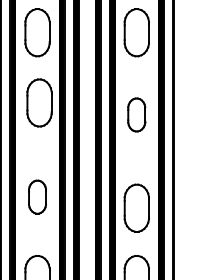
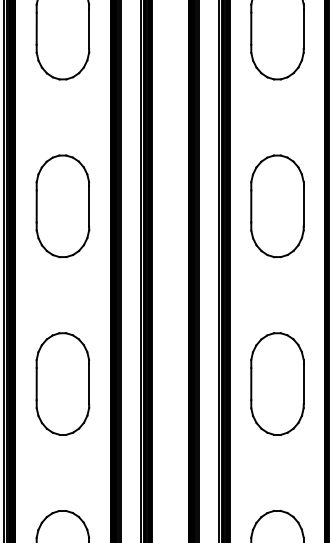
part: (39, 102) -> (62, 205), moved
part: (136, 114) -> (276, 205), size x1.43
part: (37, 196) -> (62, 382), size x1.43
part: (136, 207) -> (276, 382), moved

